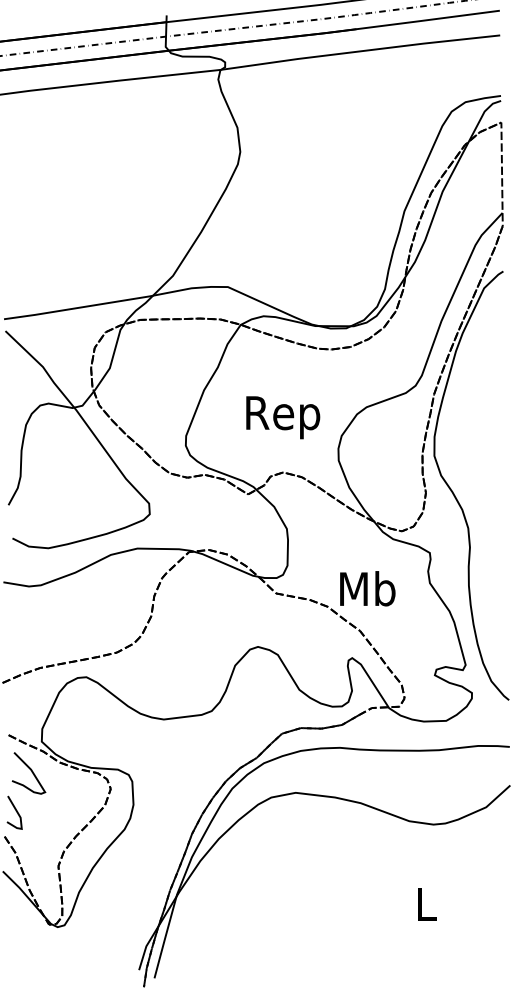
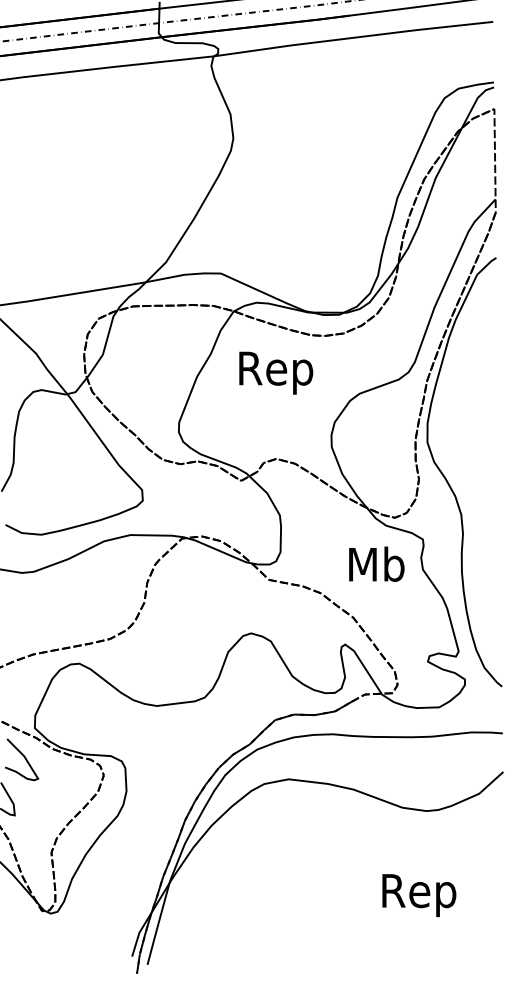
text: (283, 417) -> (276, 372), moved
text: (367, 588) -> (376, 563), moved
text: (426, 908) -> (419, 894), L -> Rep

